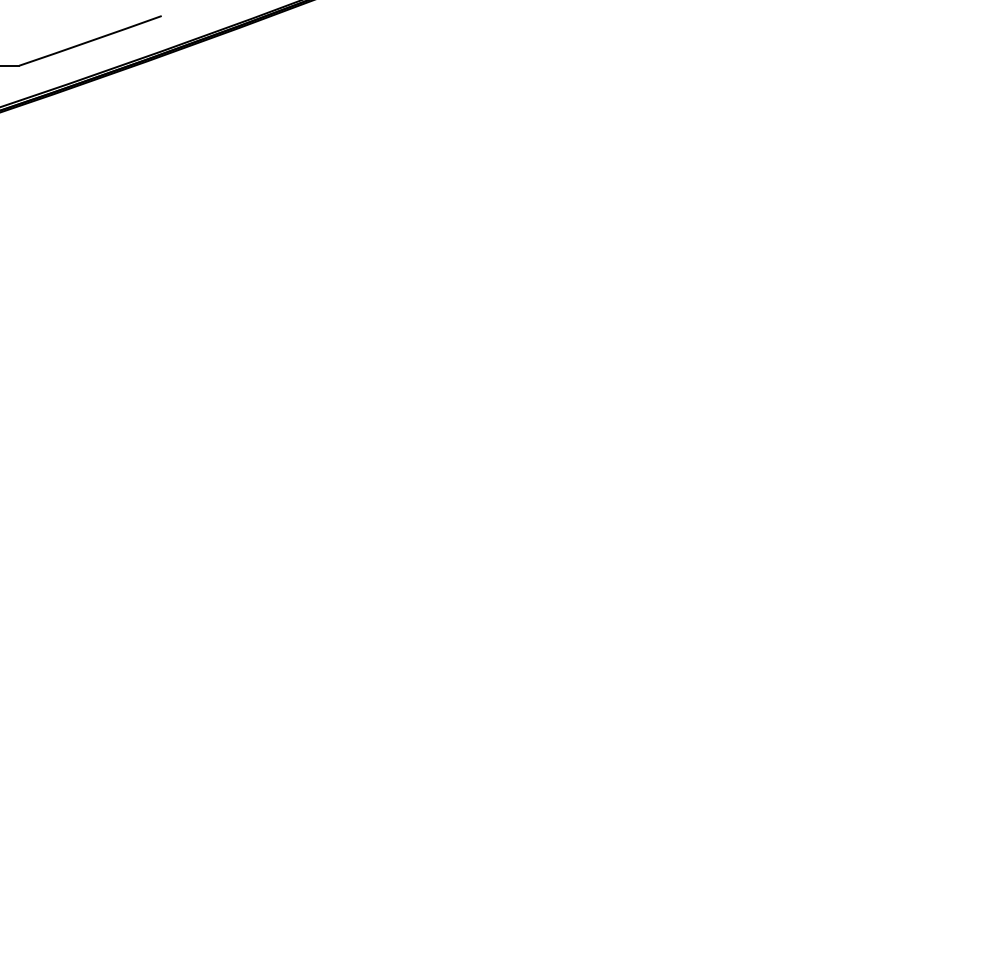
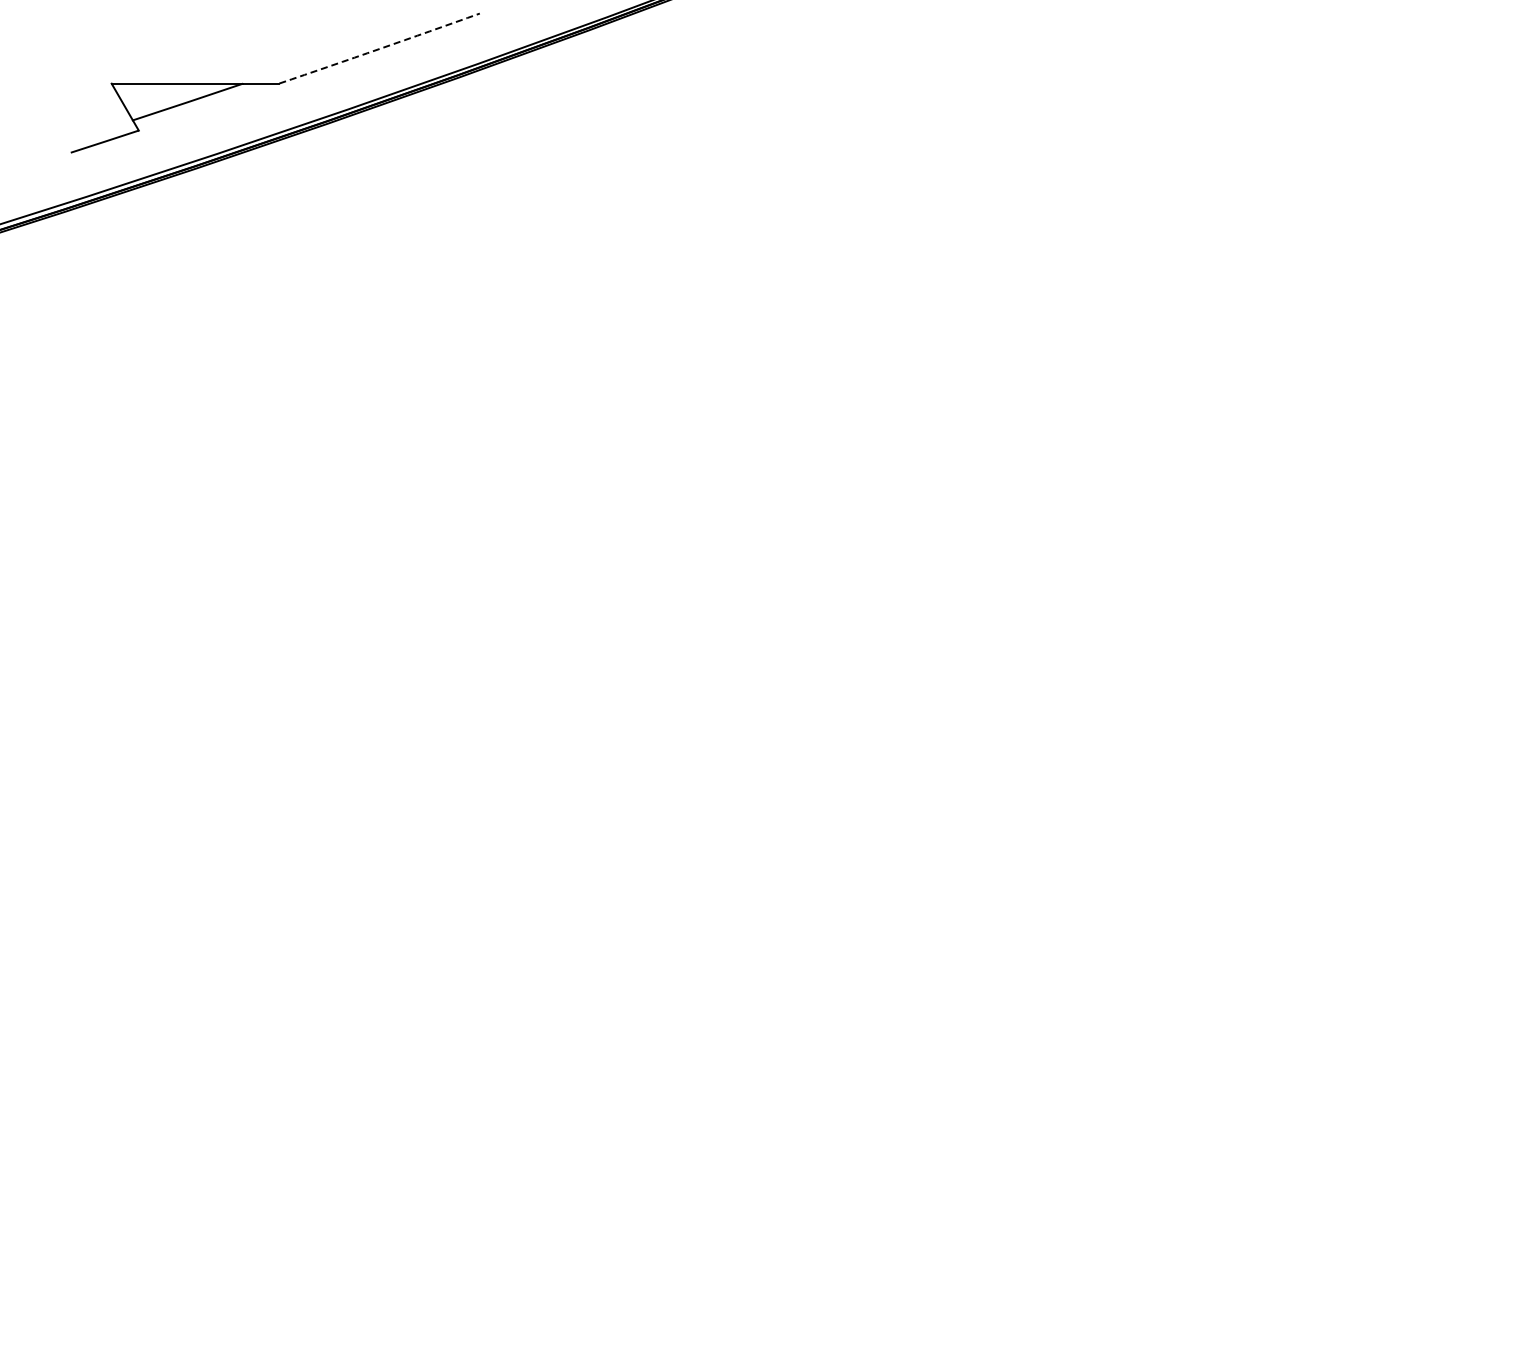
arc: (90, 40) -> (379, 48), solid -> dashed

